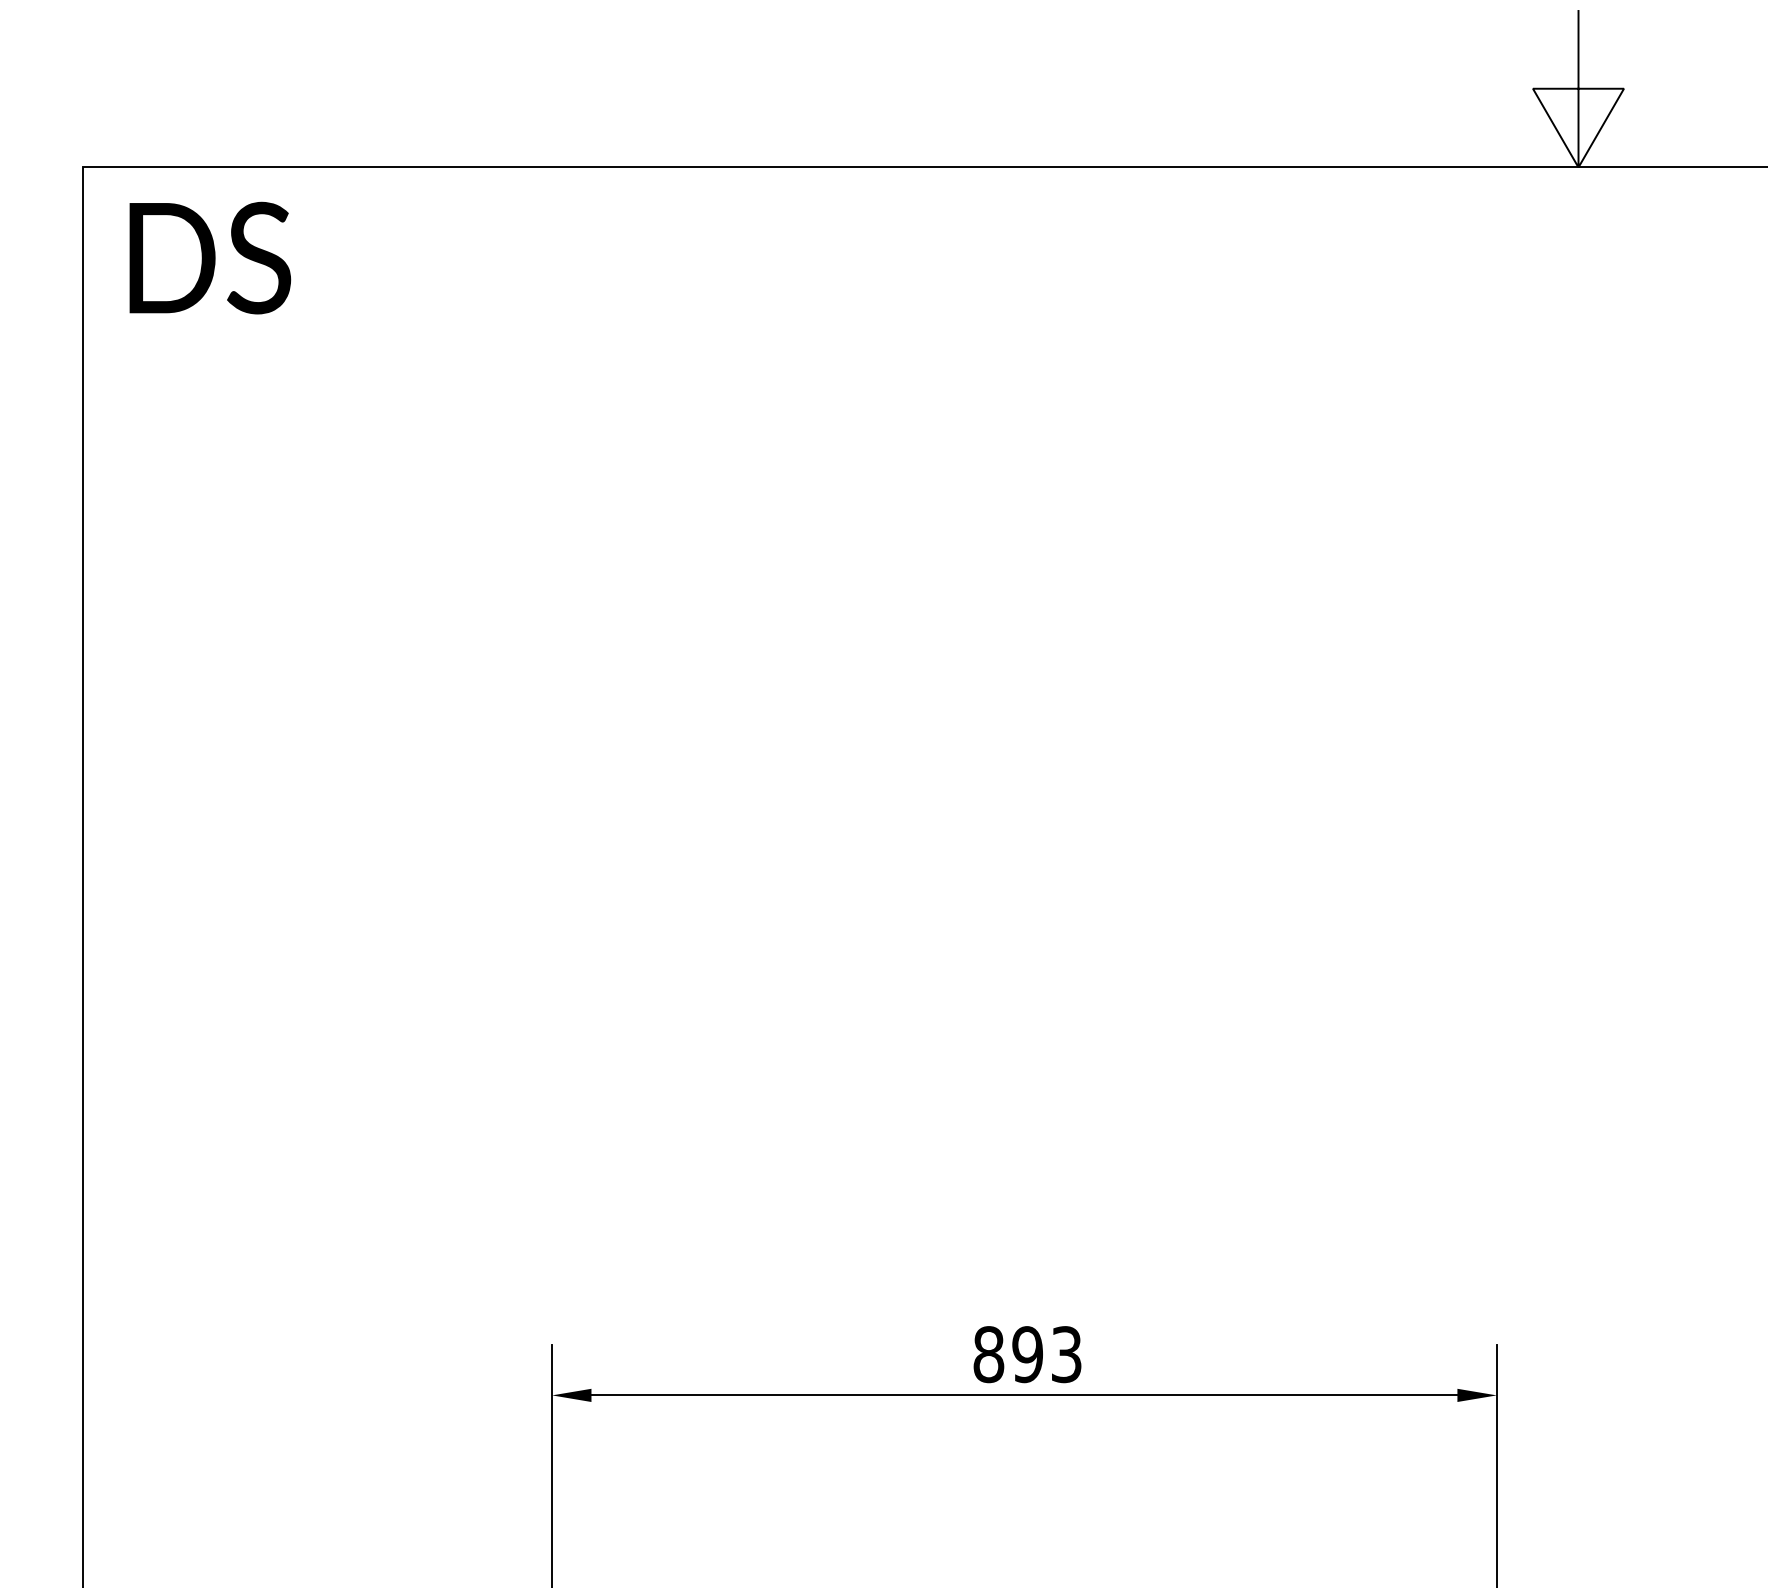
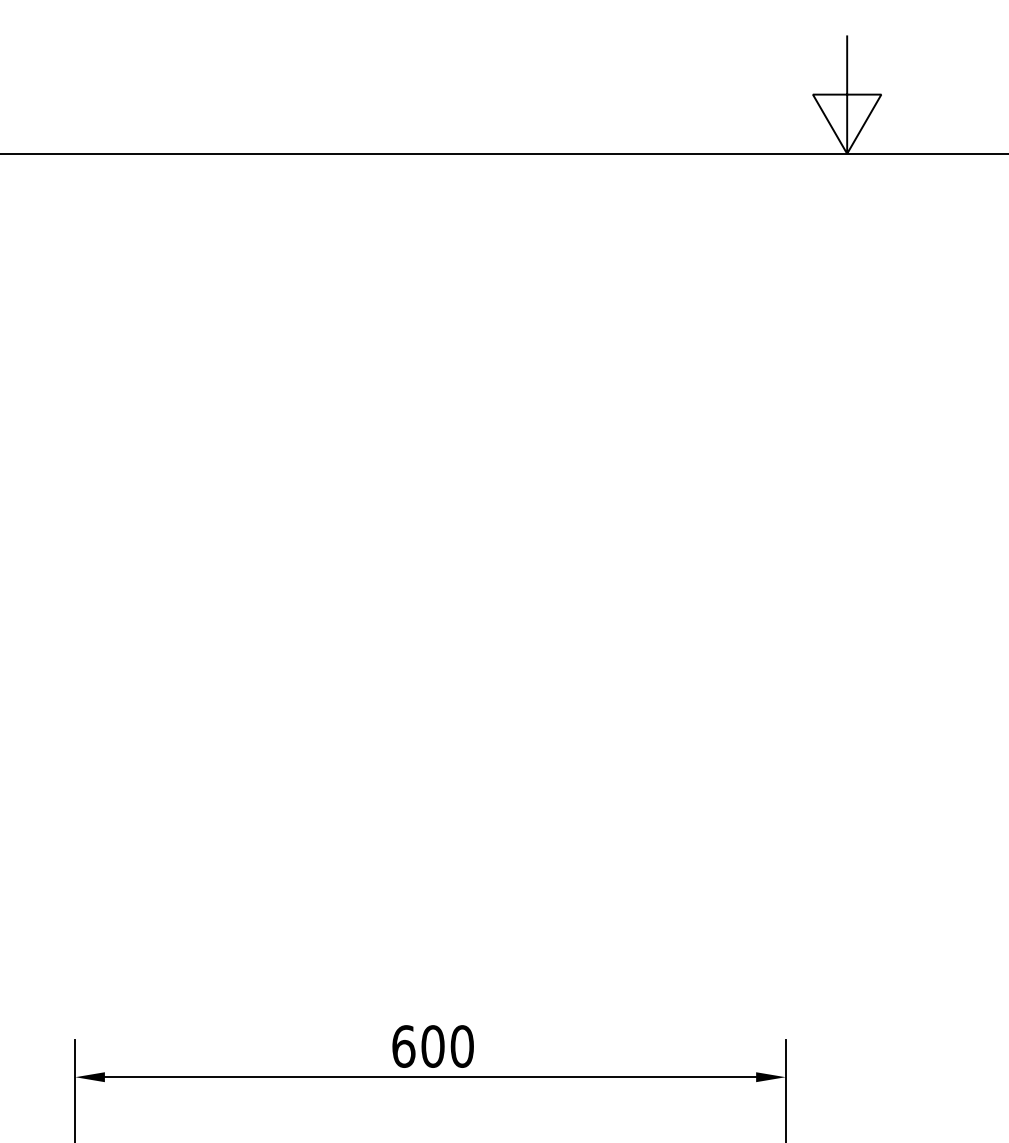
text: (1027, 1354) -> (432, 1046), 893 -> 600

